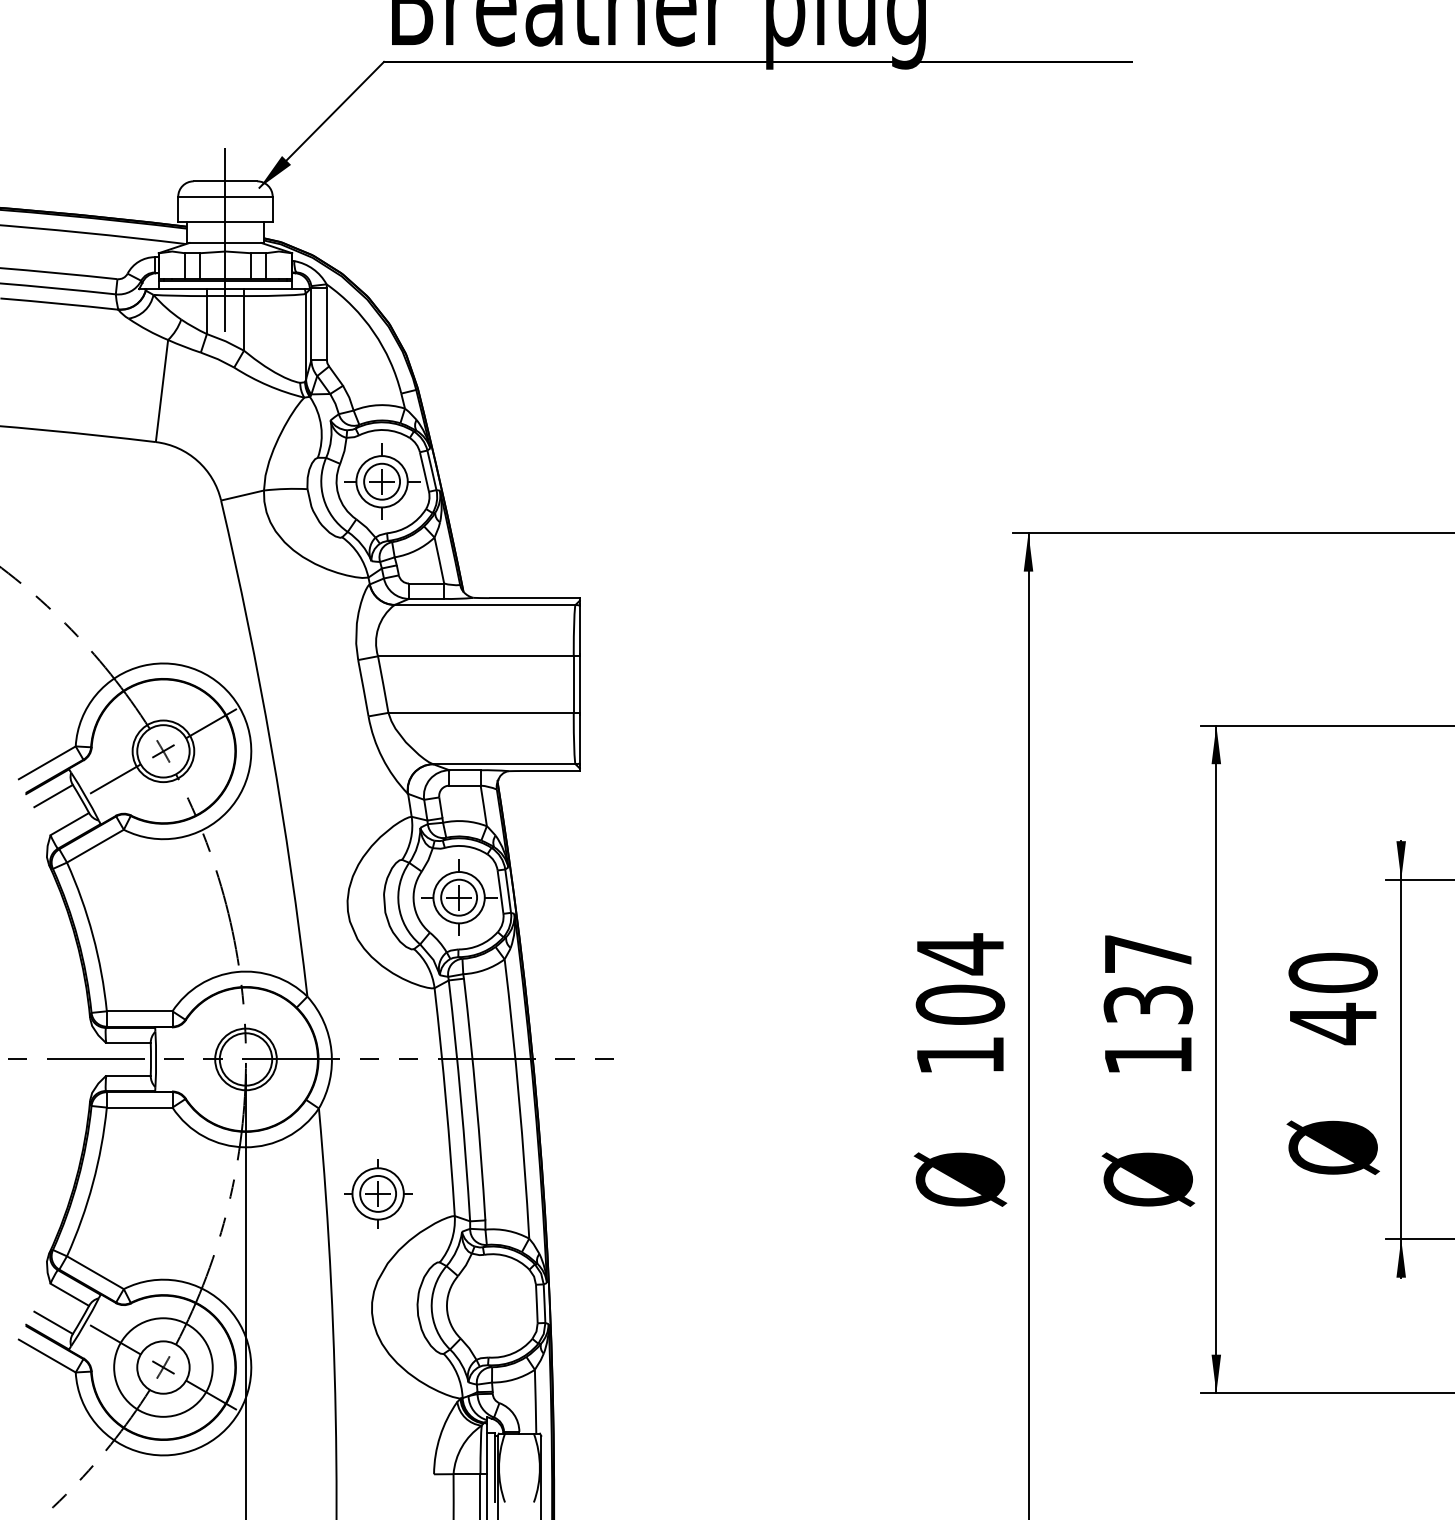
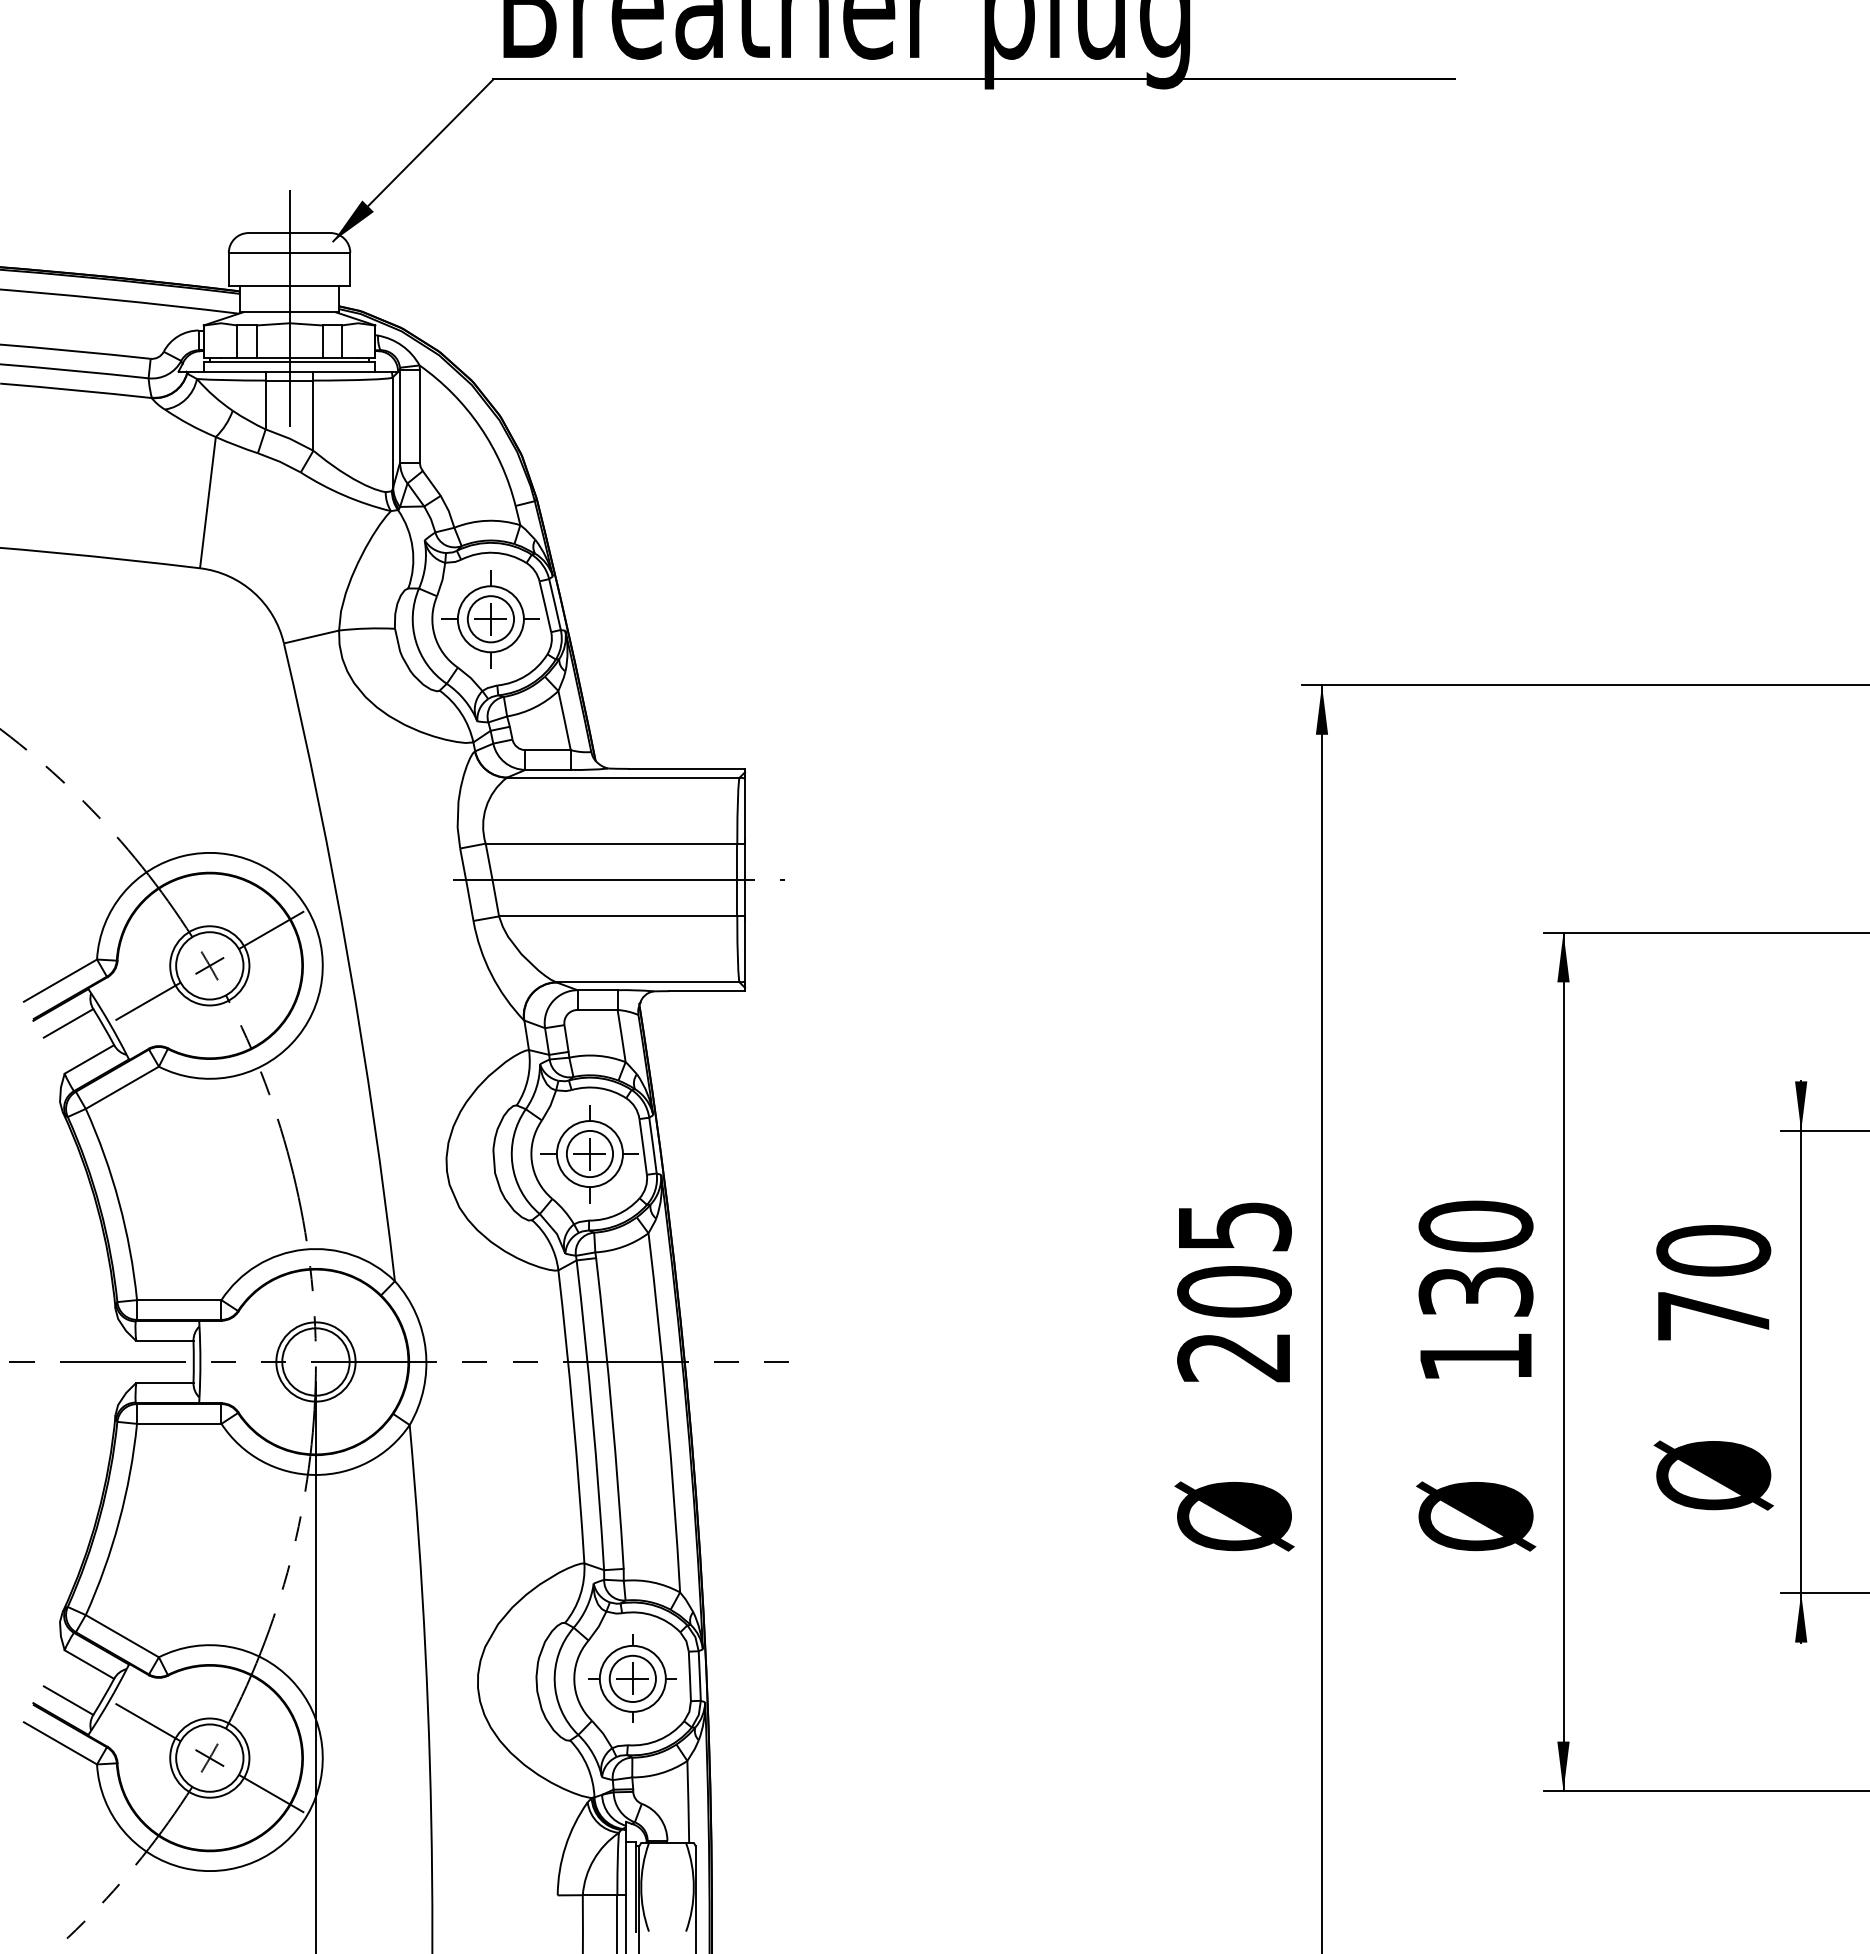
line: (481, 684) -> (618, 880), added
text: (1147, 954) -> (1475, 1226), 137 -> 130
text: (960, 1003) -> (1234, 1290), 104 -> 205
text: (1333, 1024) -> (1713, 1316), 40 -> 70
part: (377, 1193) -> (632, 1678), moved
circle: (163, 1367) -> (209, 1757), size x0.62

